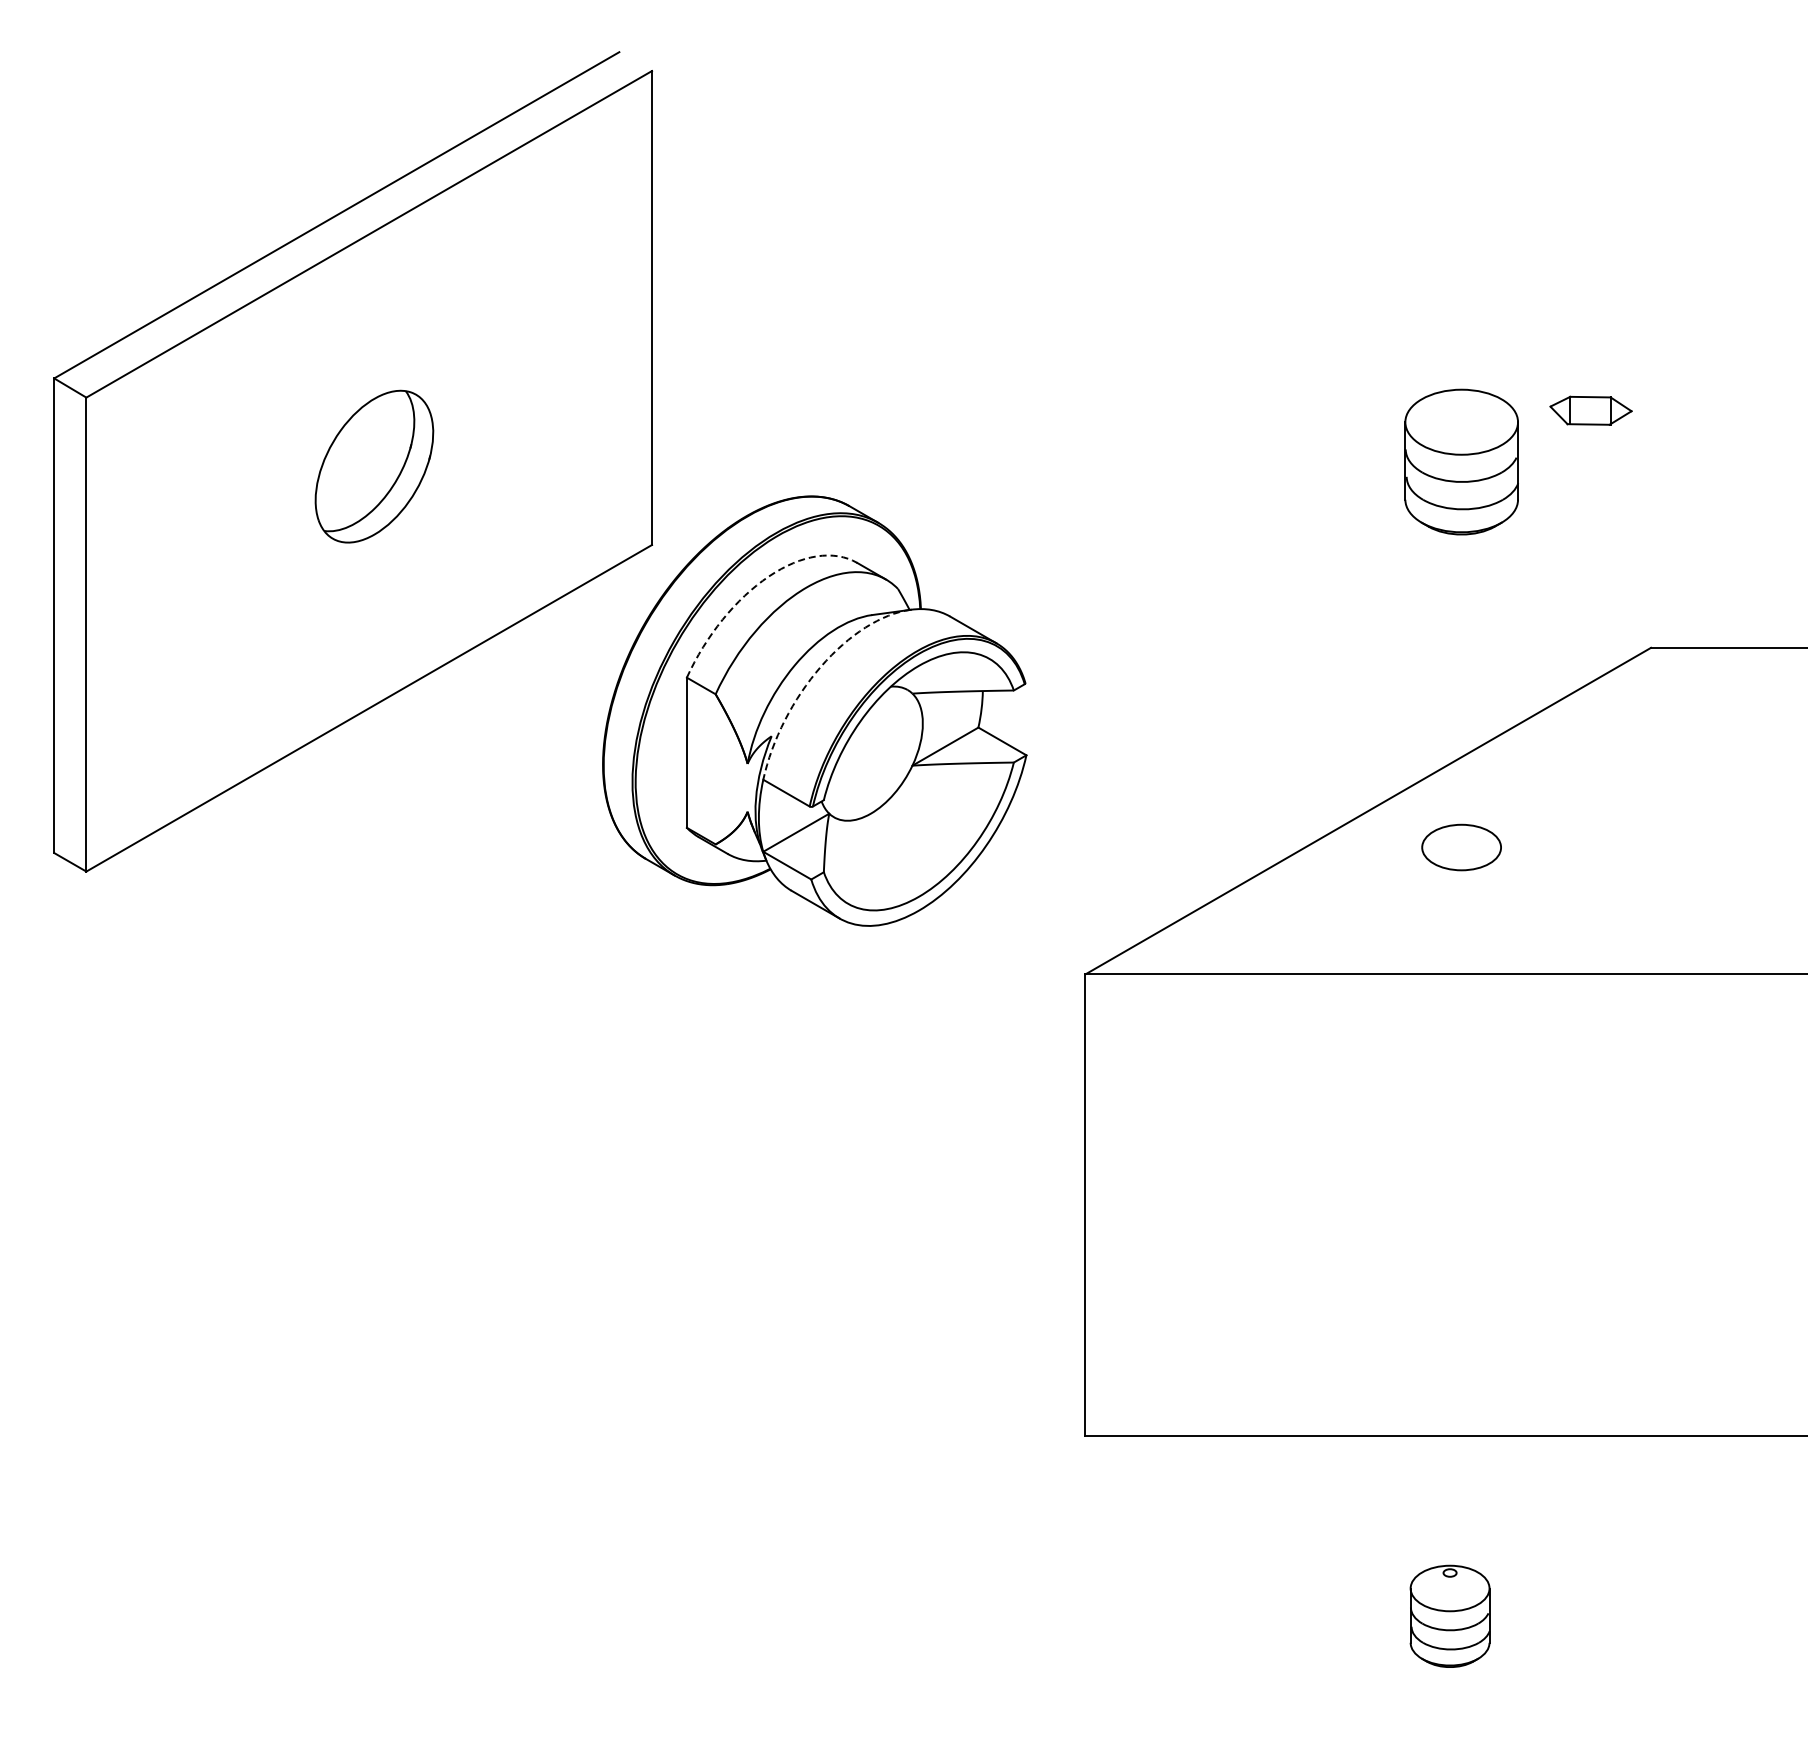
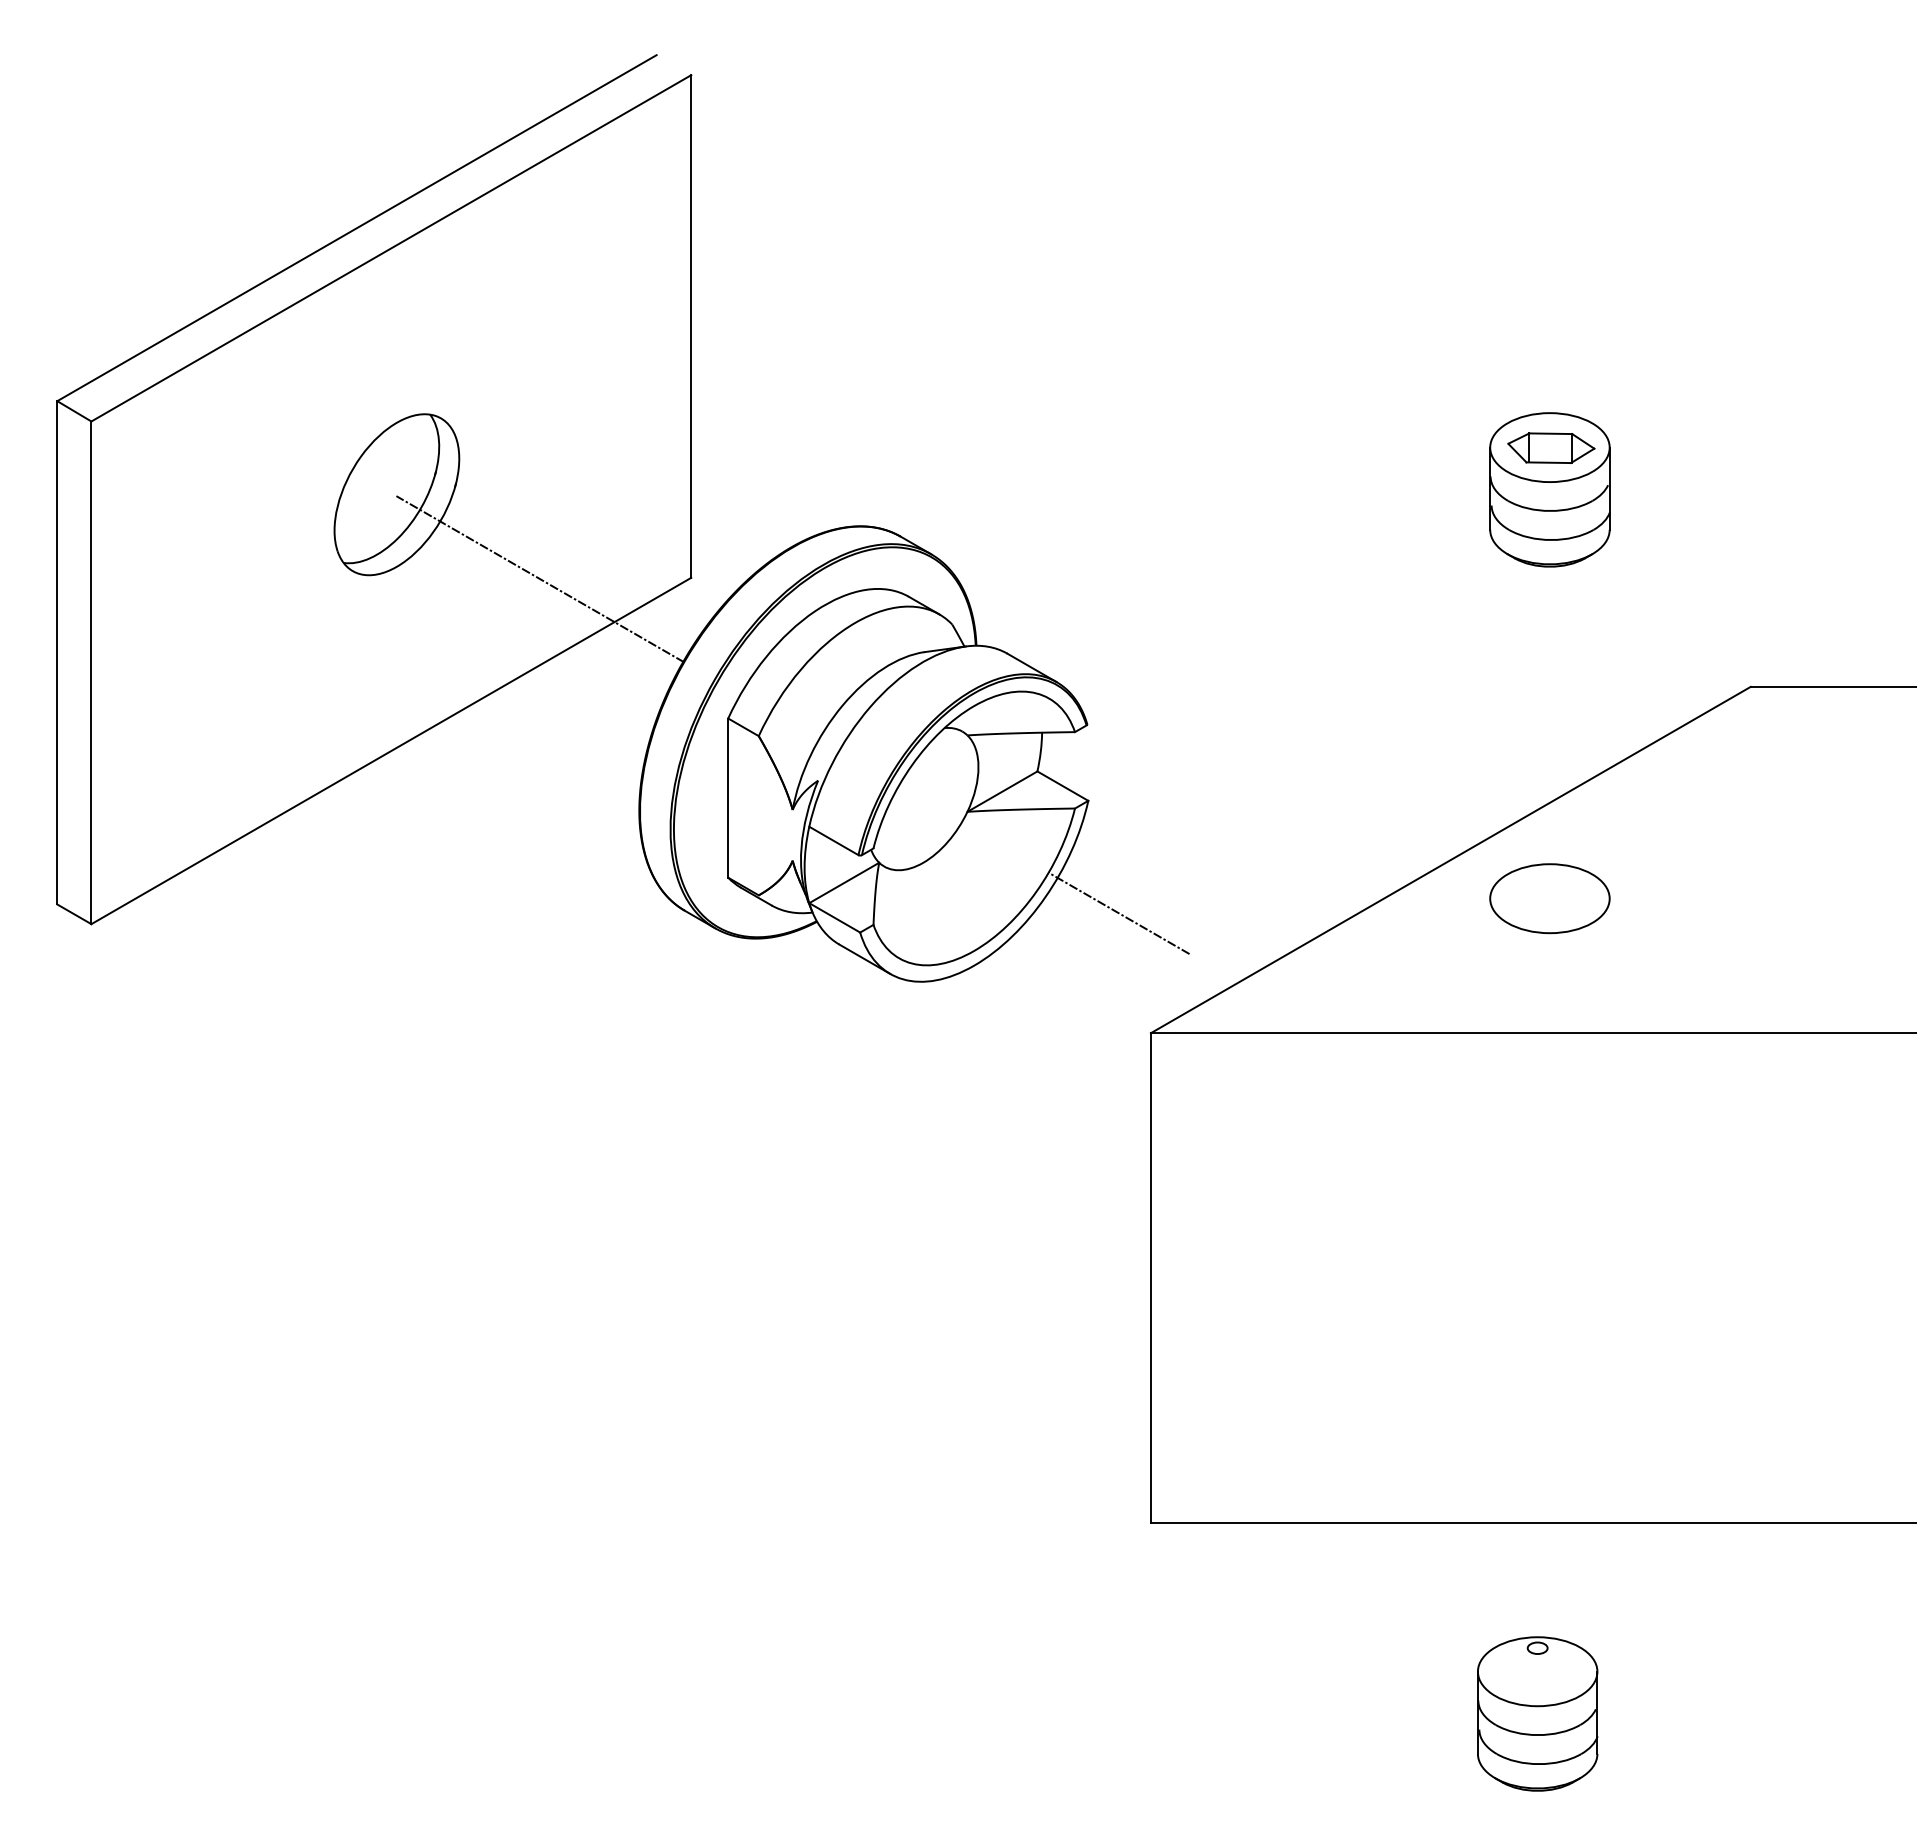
part: (1590, 410) -> (1550, 447), moved
line: (509, 546) -> (540, 579), added
arc: (760, 582) -> (806, 617), dashed -> solid
arc: (814, 674) -> (863, 715), dashed -> solid
circle: (1461, 847) -> (1549, 898), size x1.43
line: (1055, 861) -> (1119, 913), added
part: (1449, 1616) -> (1537, 1714), size x1.43

